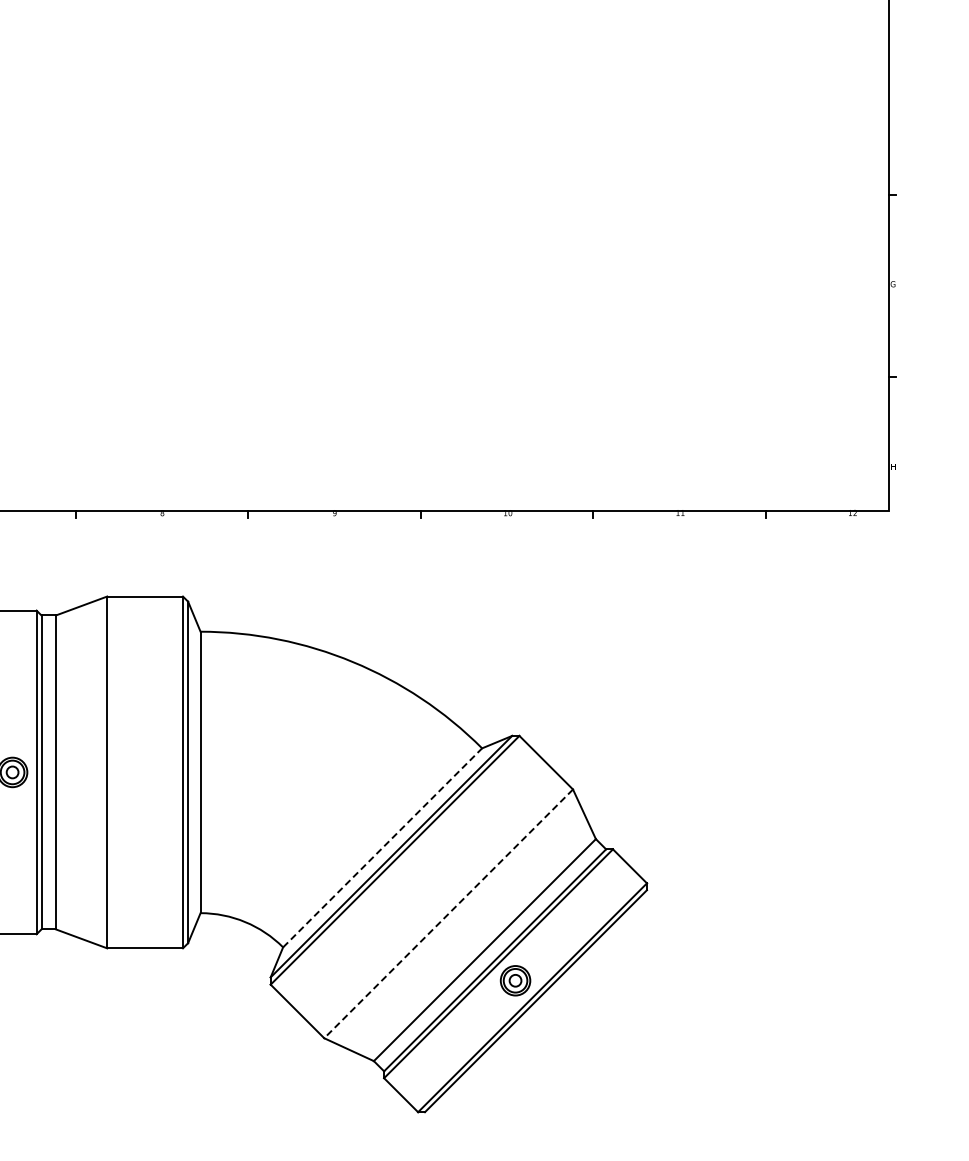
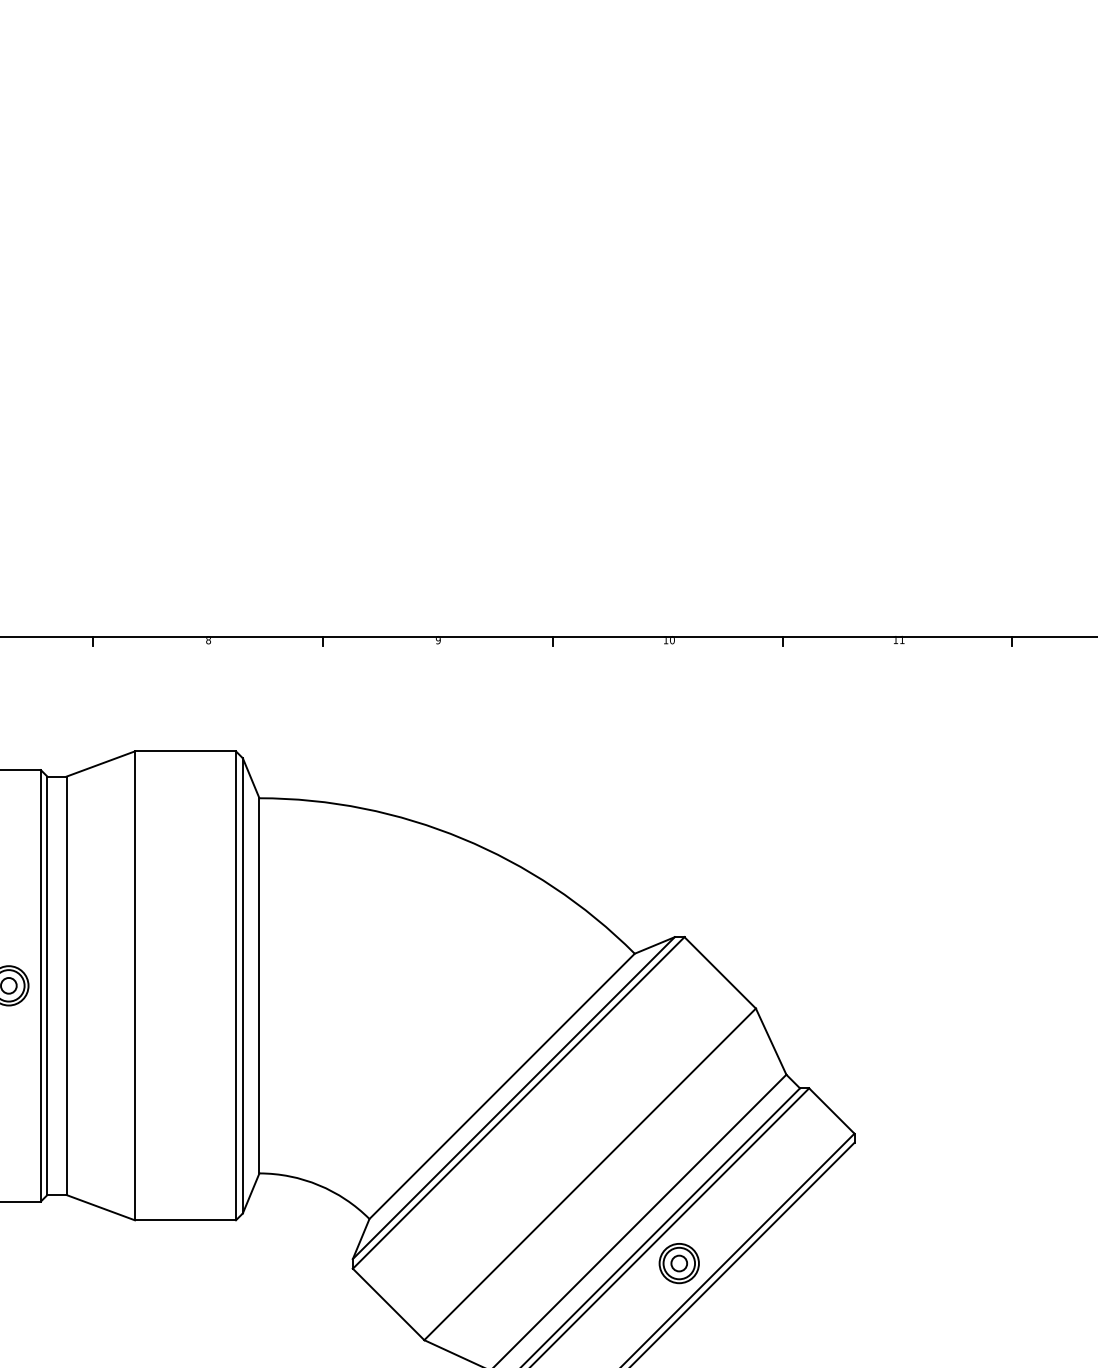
line: (382, 847) -> (501, 1085), dashed -> solid
line: (448, 913) -> (589, 1173), dashed -> solid

